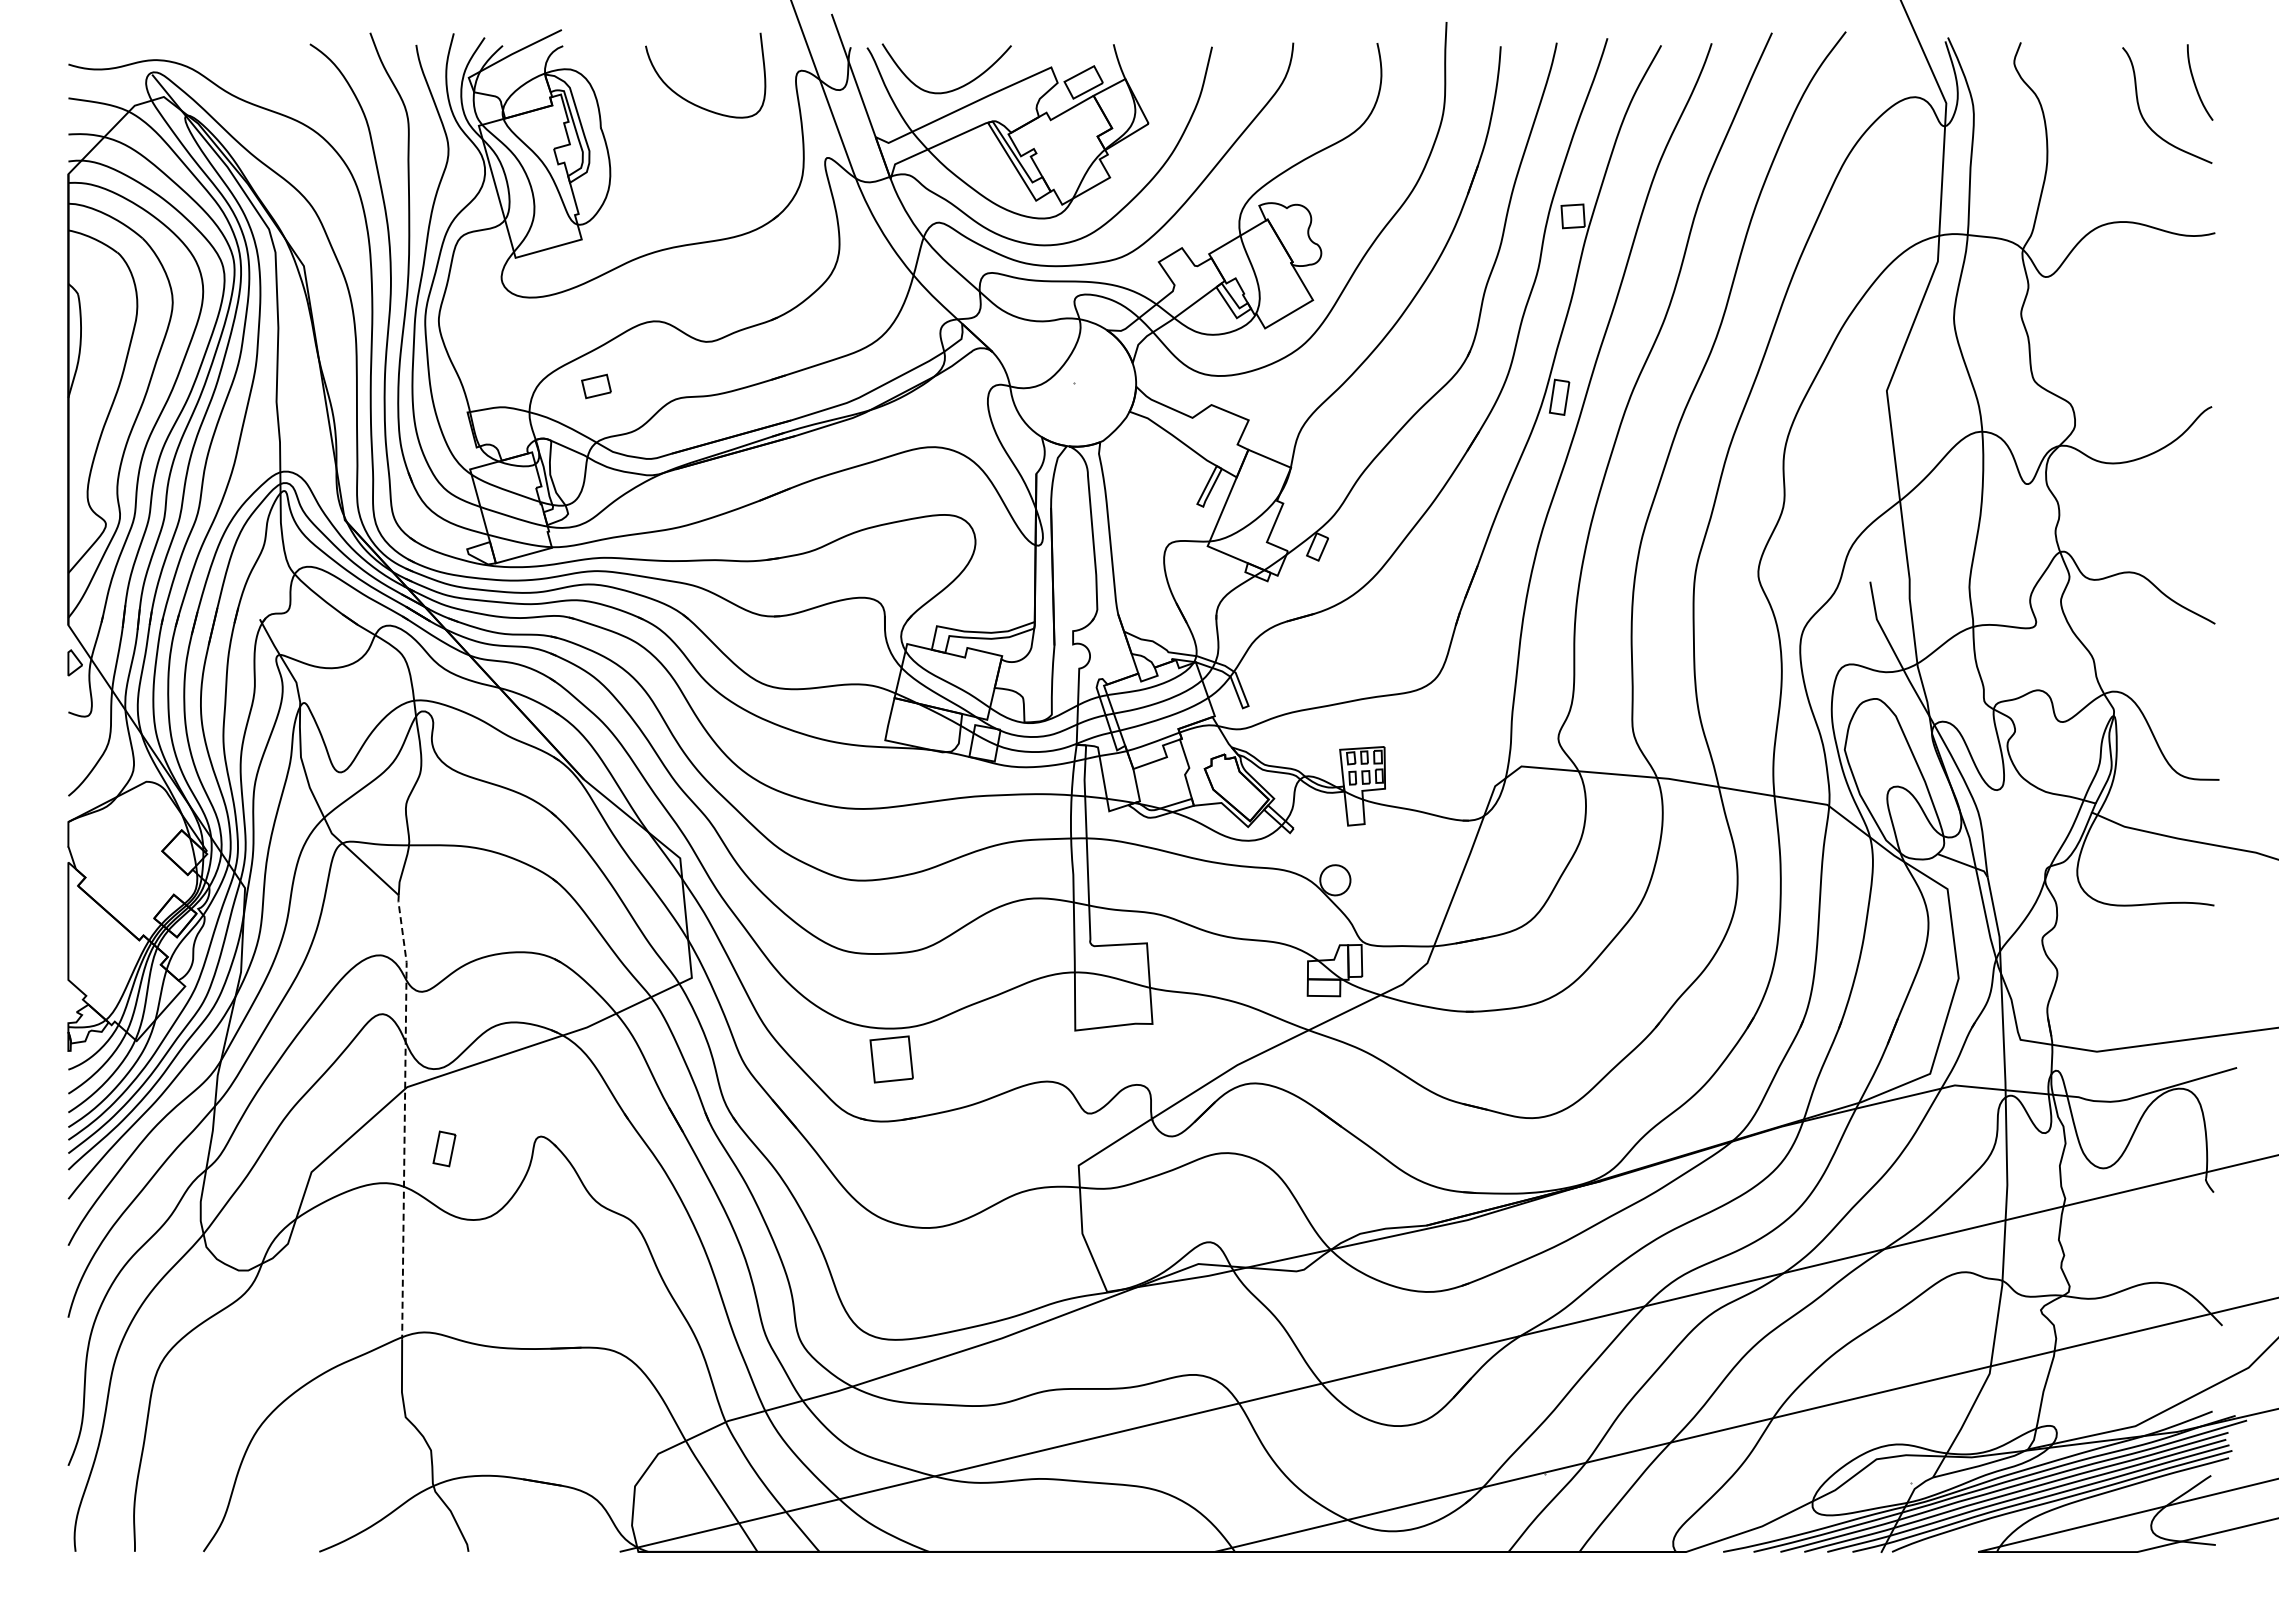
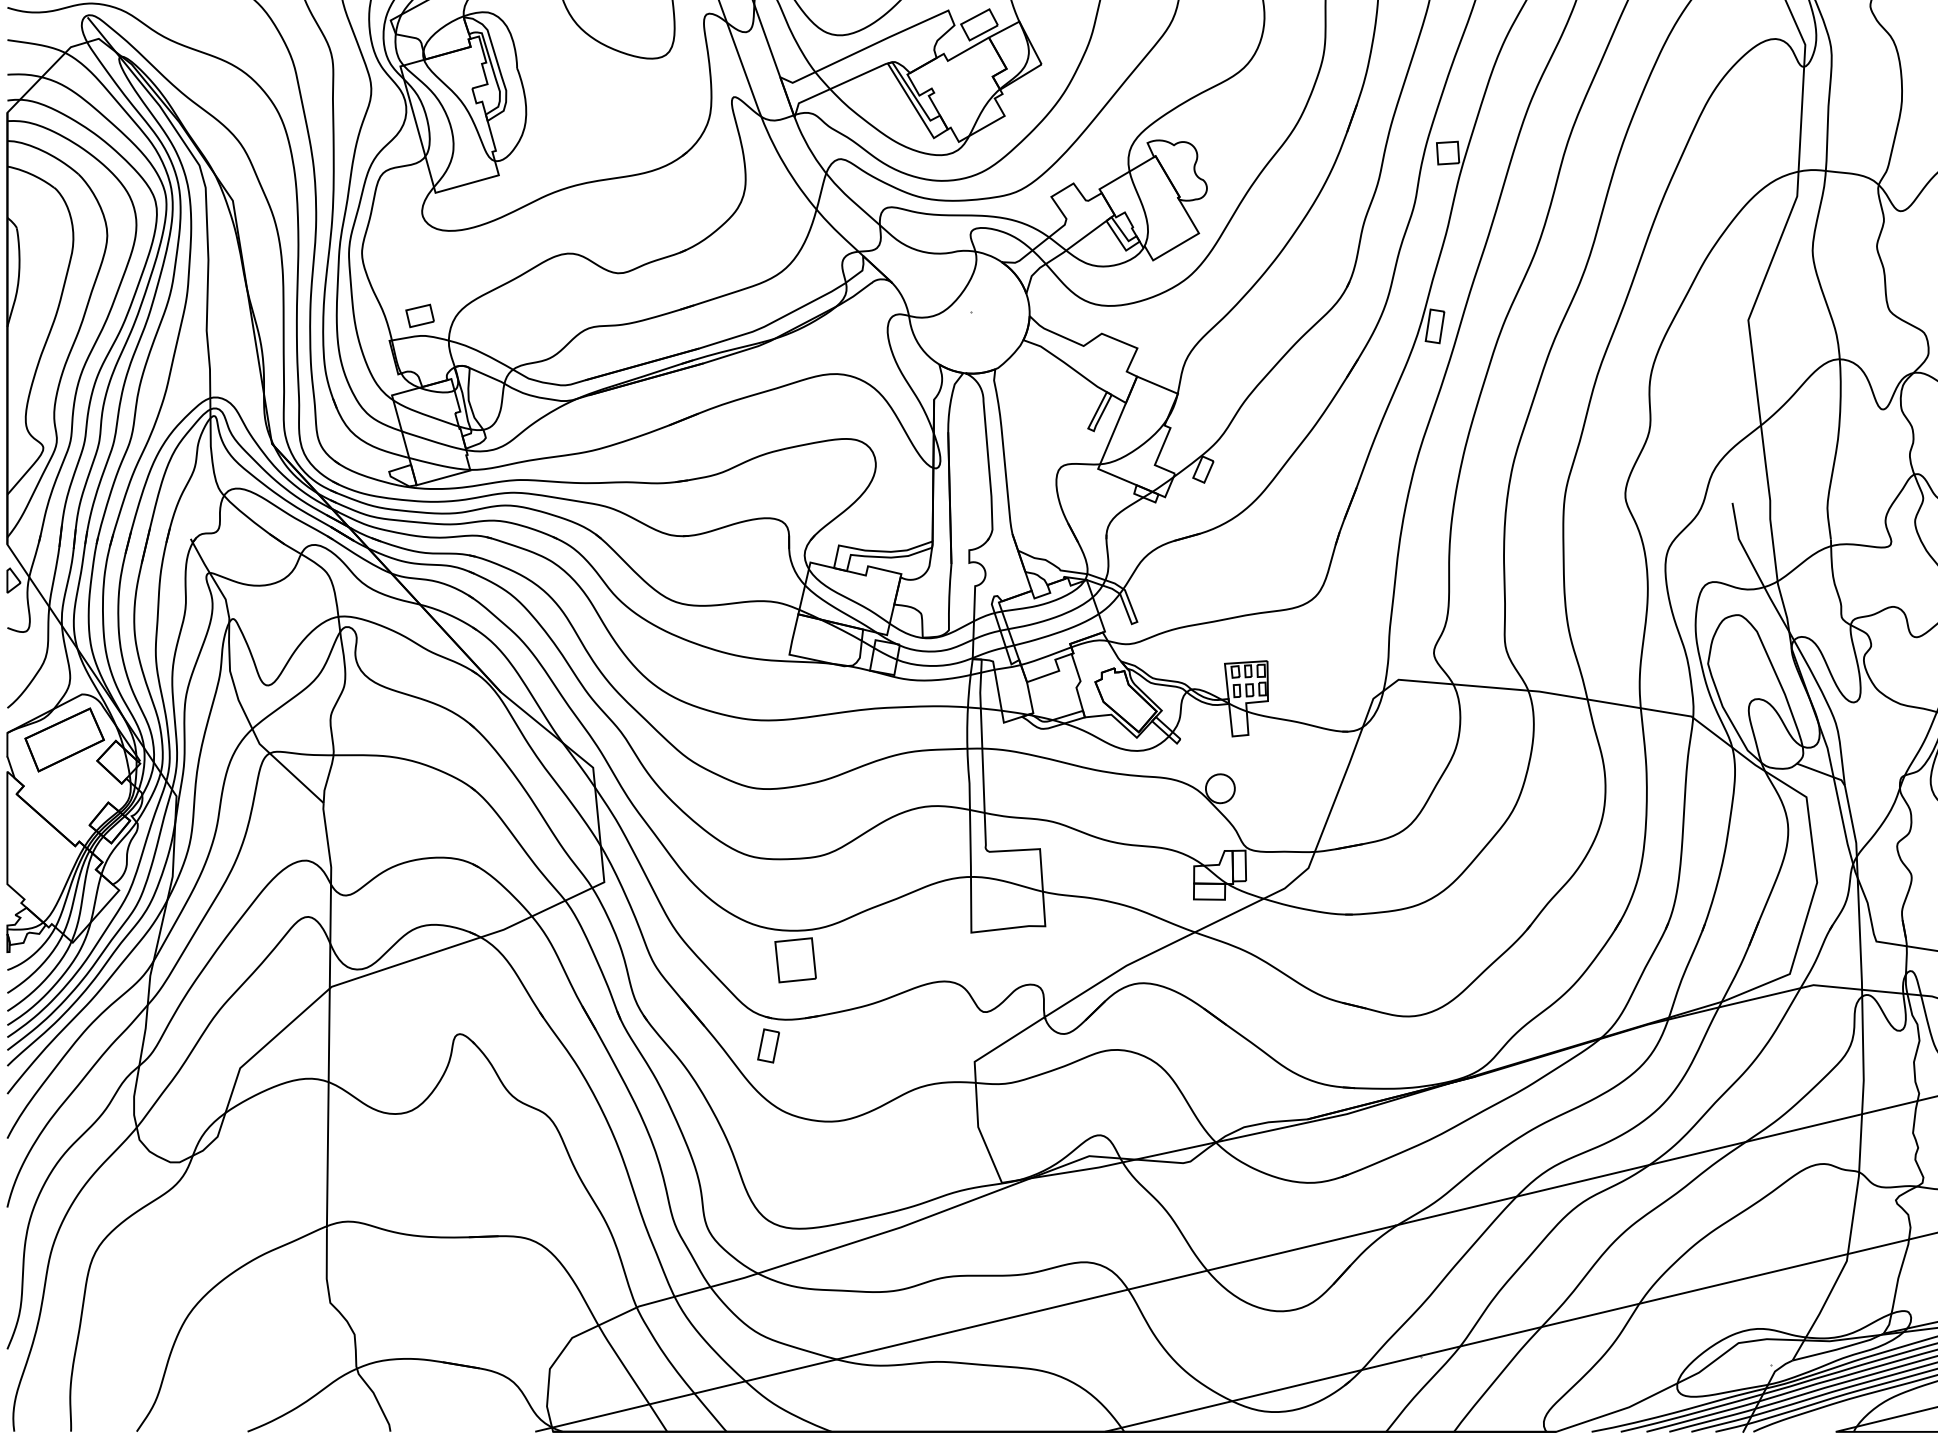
part: (596, 386) -> (420, 315), moved
part: (128, 829) -> (64, 740), added
line: (404, 1115) -> (329, 1013), dashed -> solid
part: (444, 1148) -> (768, 1045), moved

